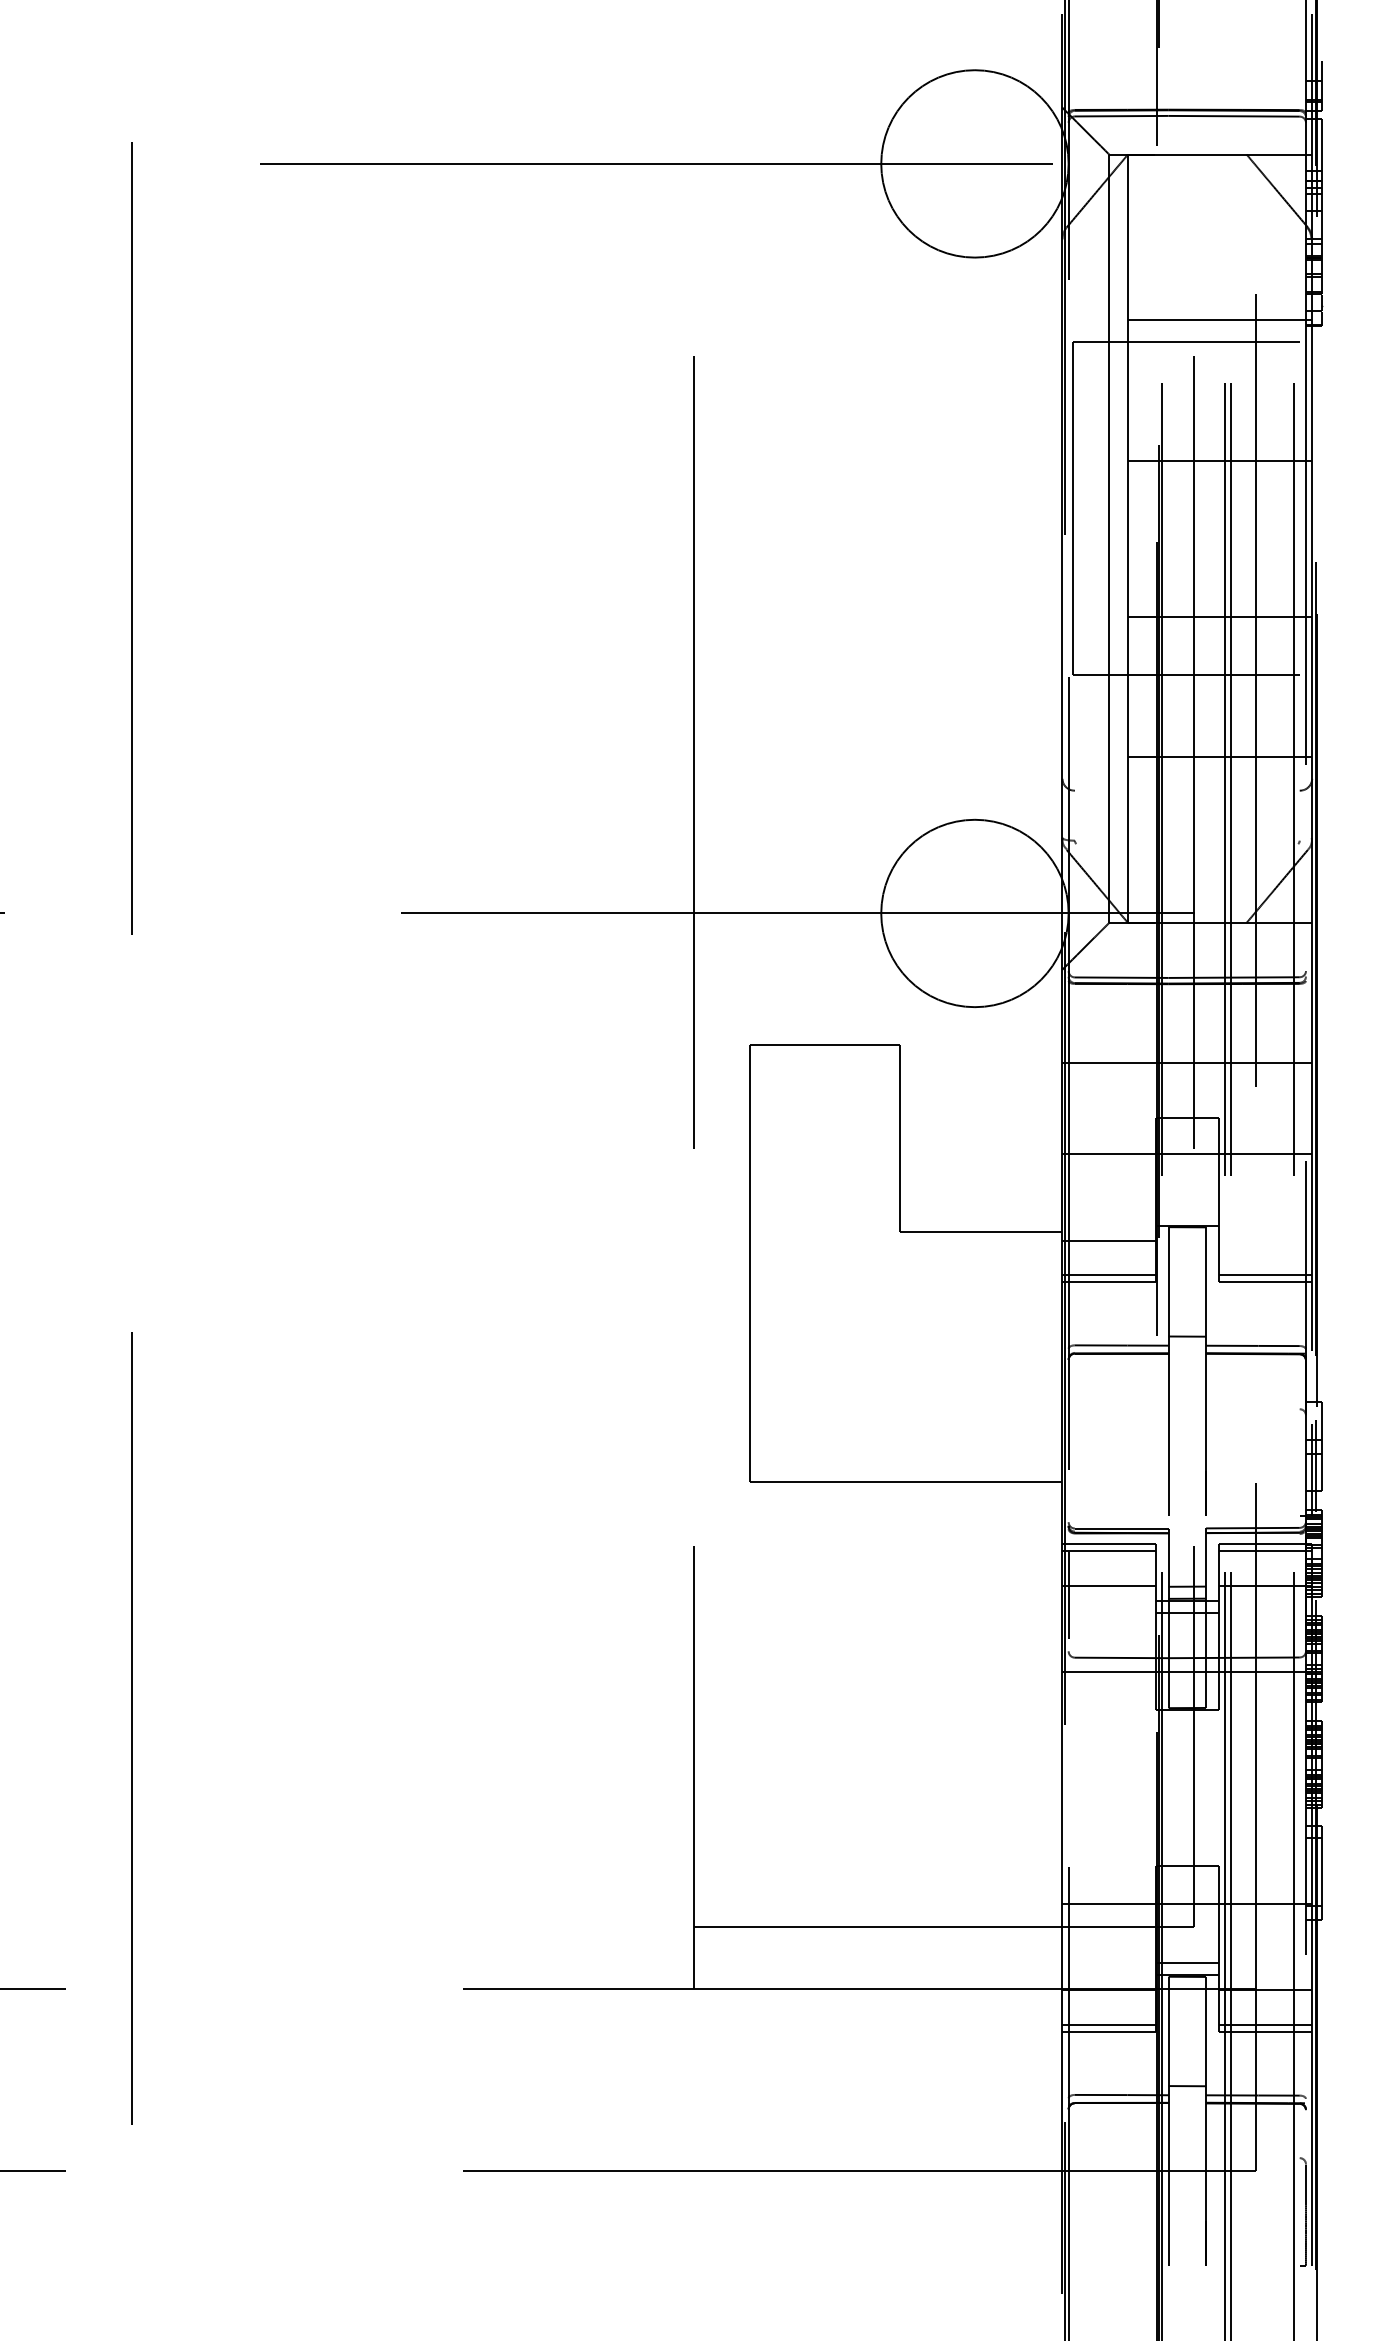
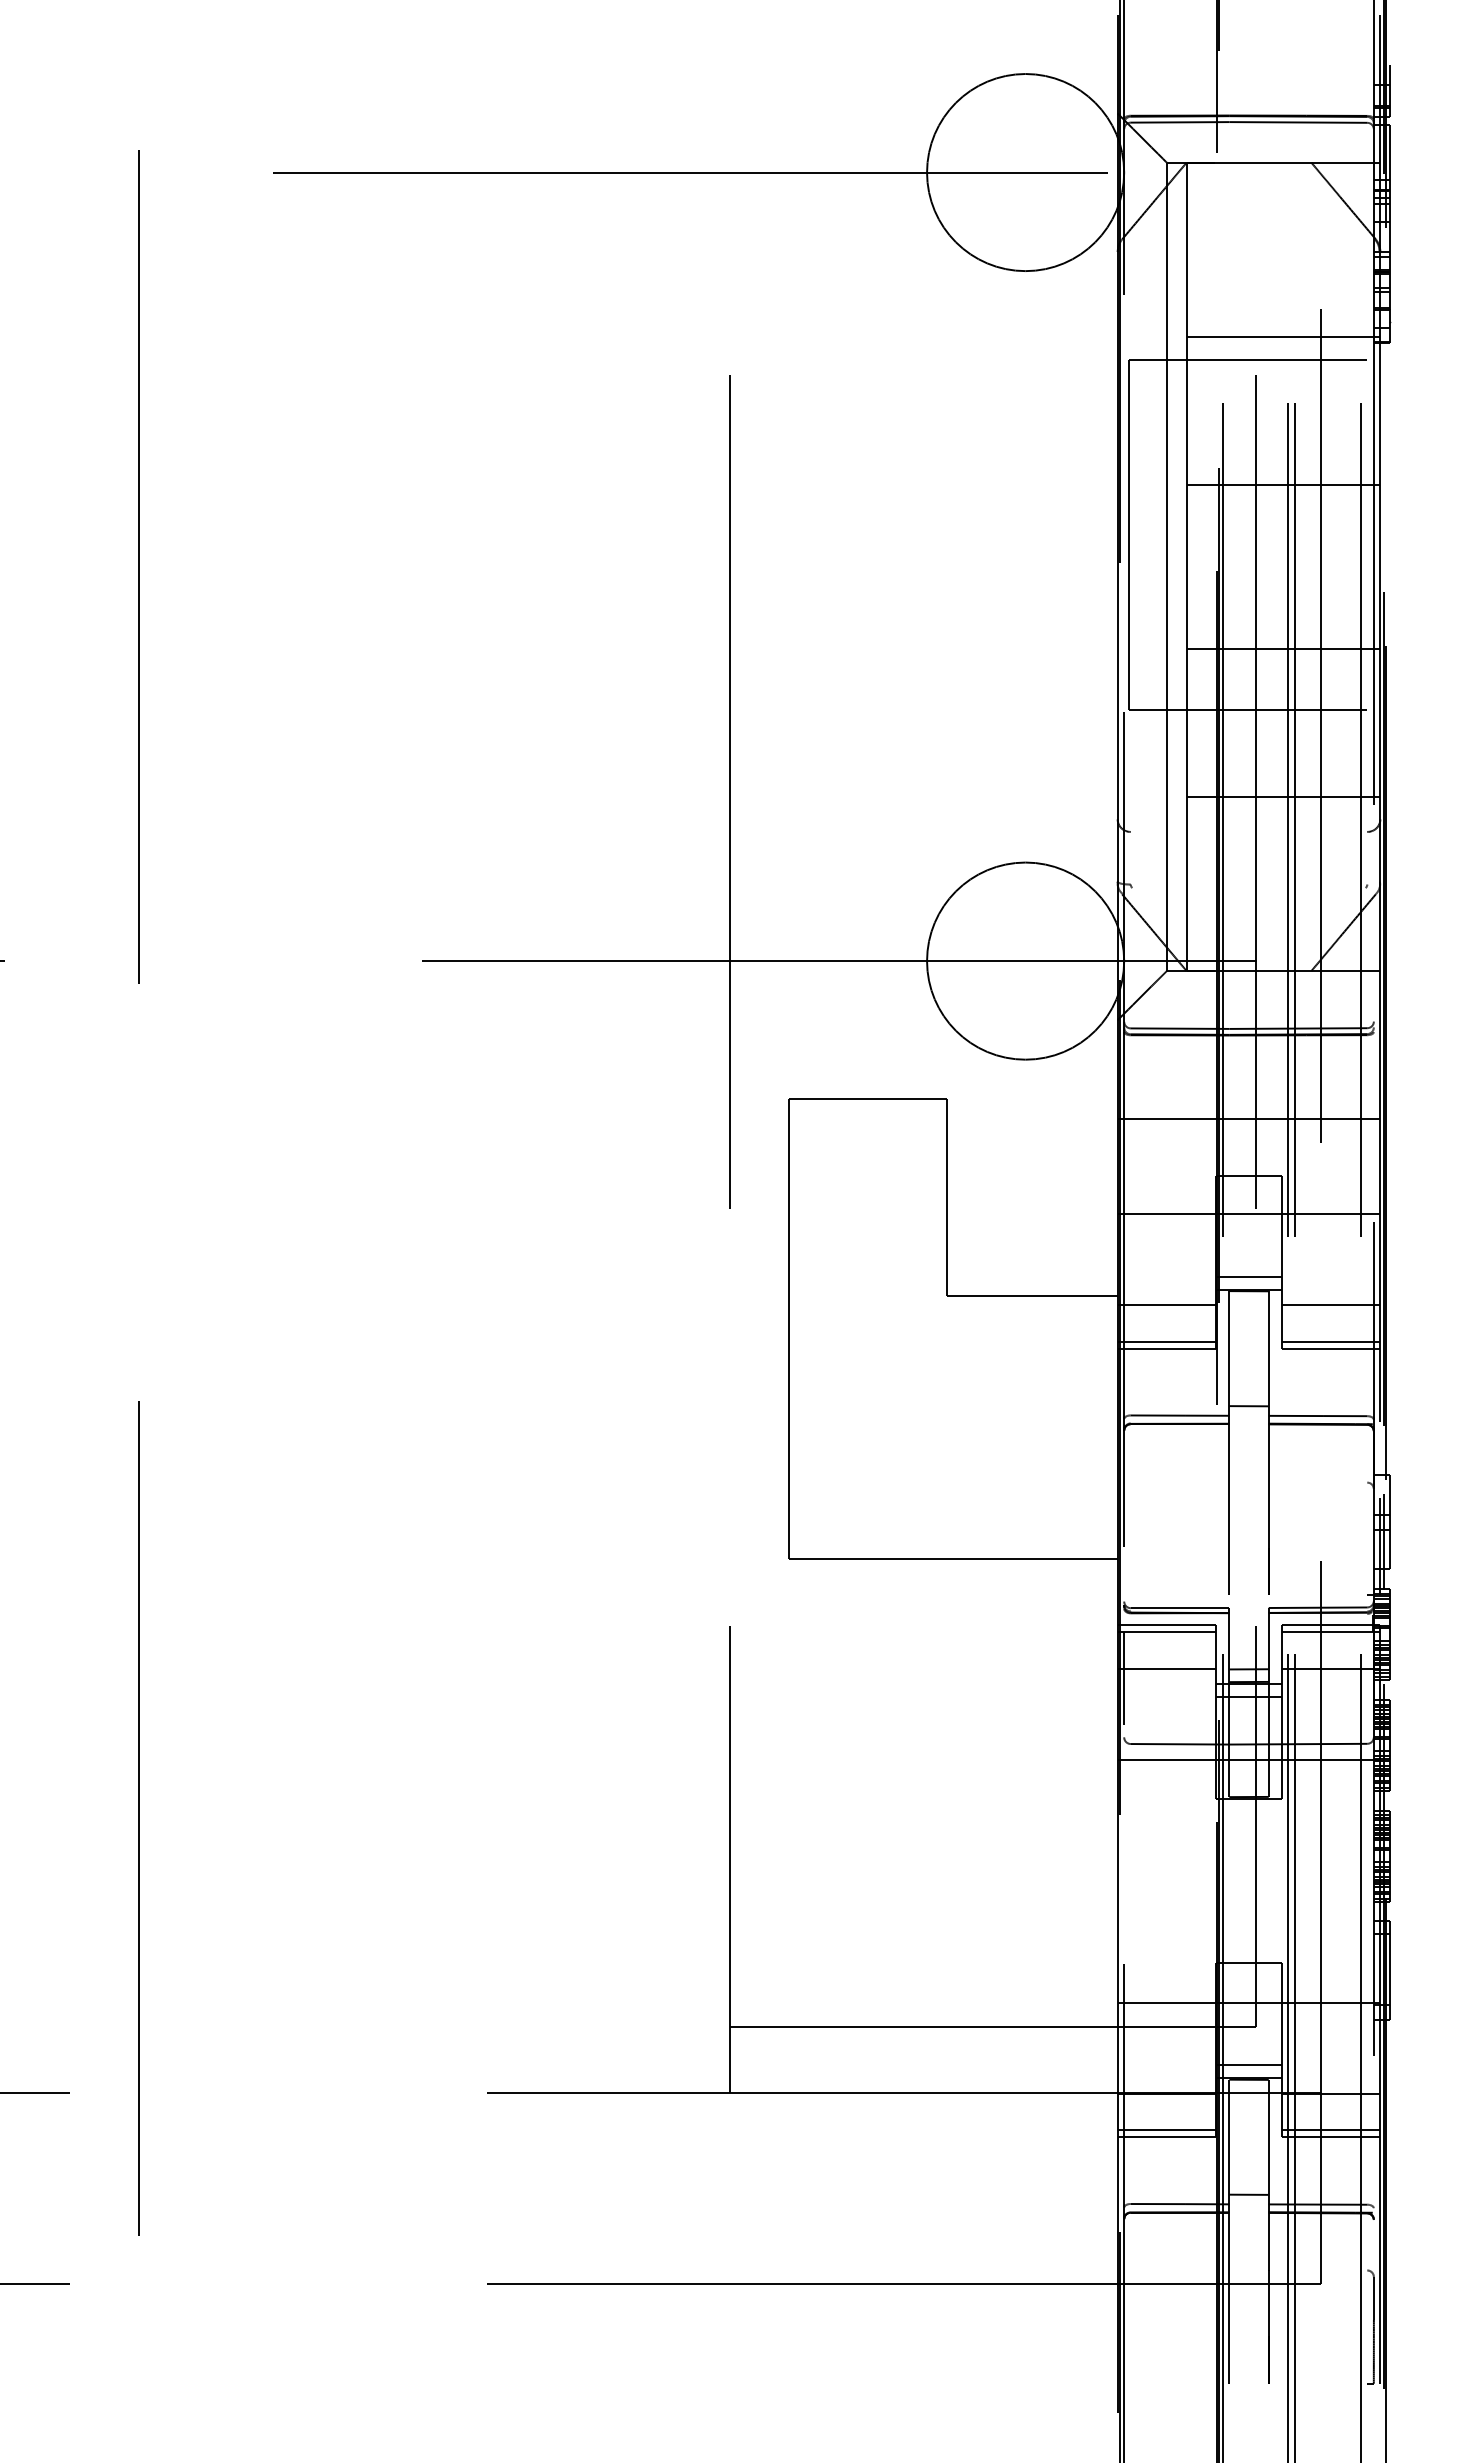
line: (1187, 1213) -> (1249, 1276), added
line: (1265, 1240) -> (1331, 1305), added

